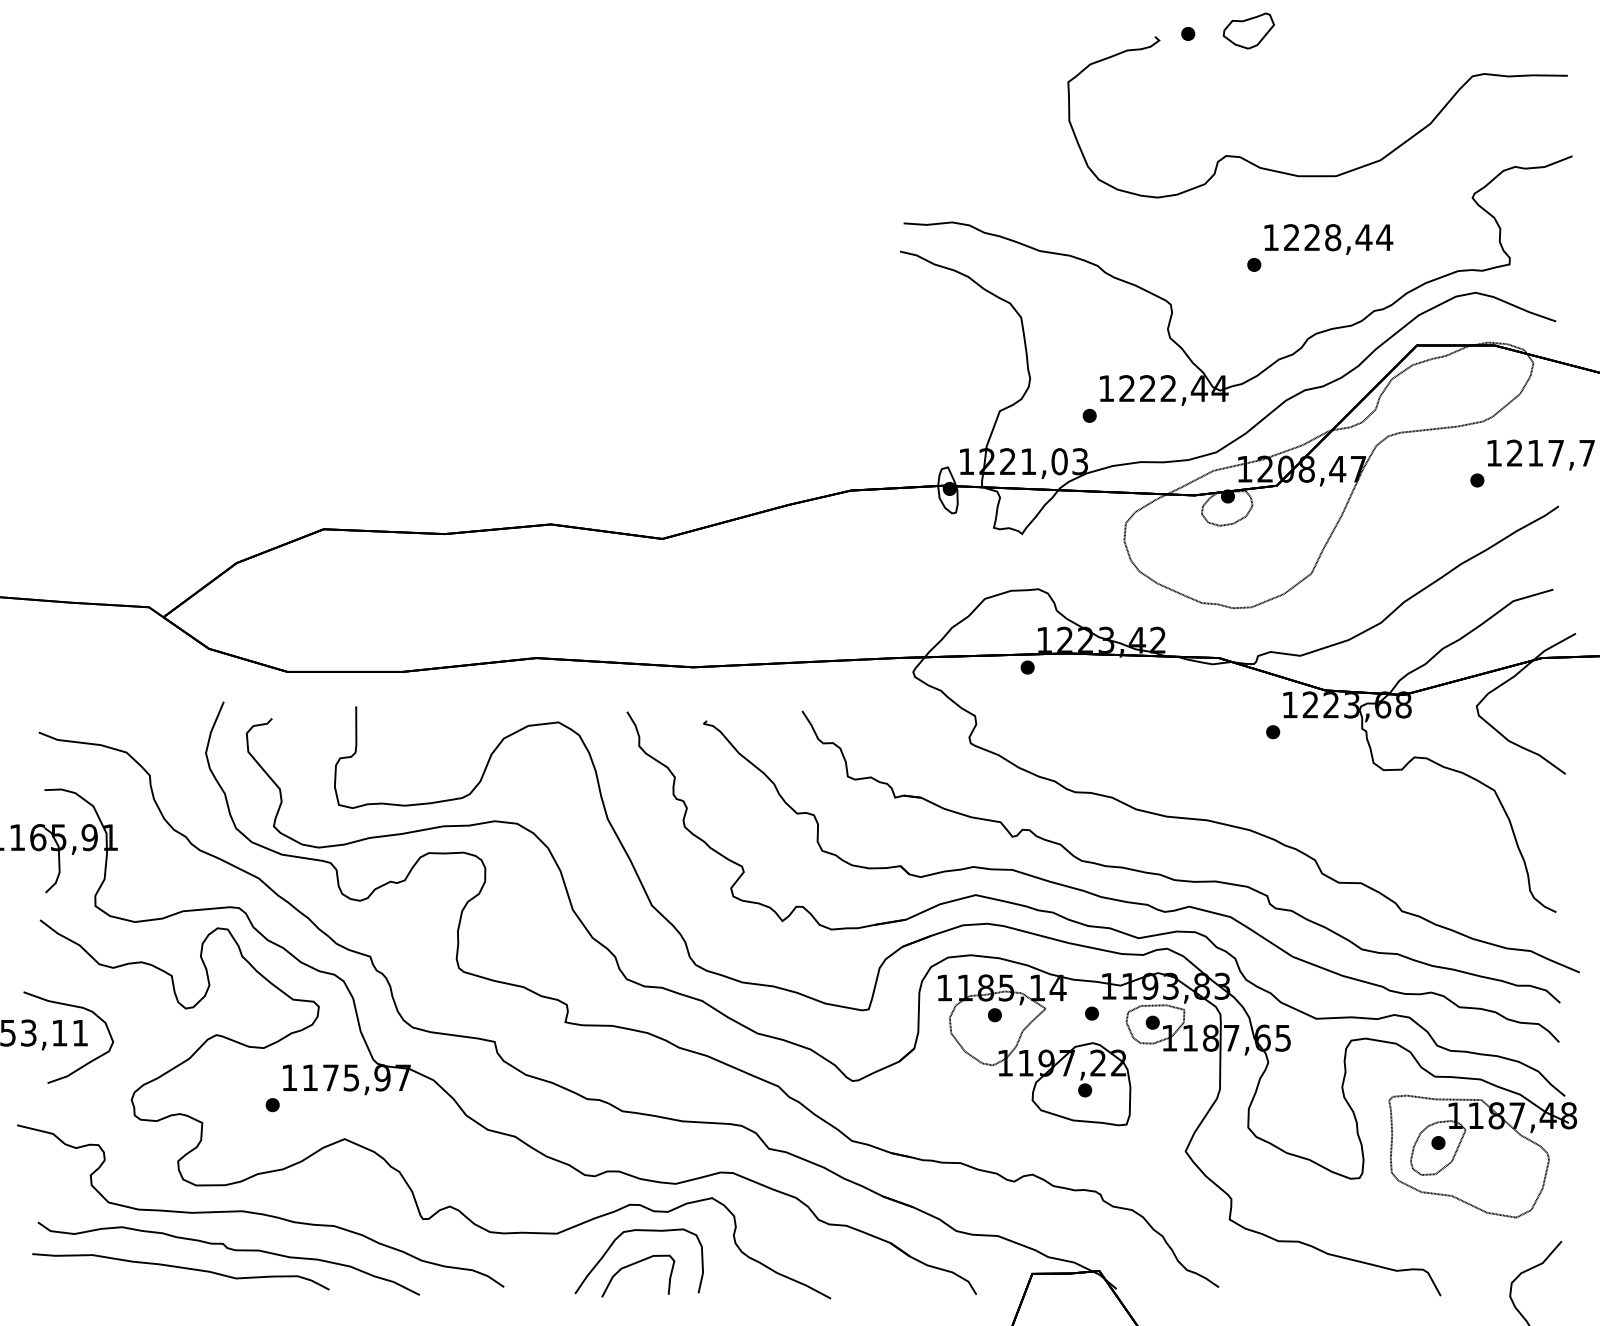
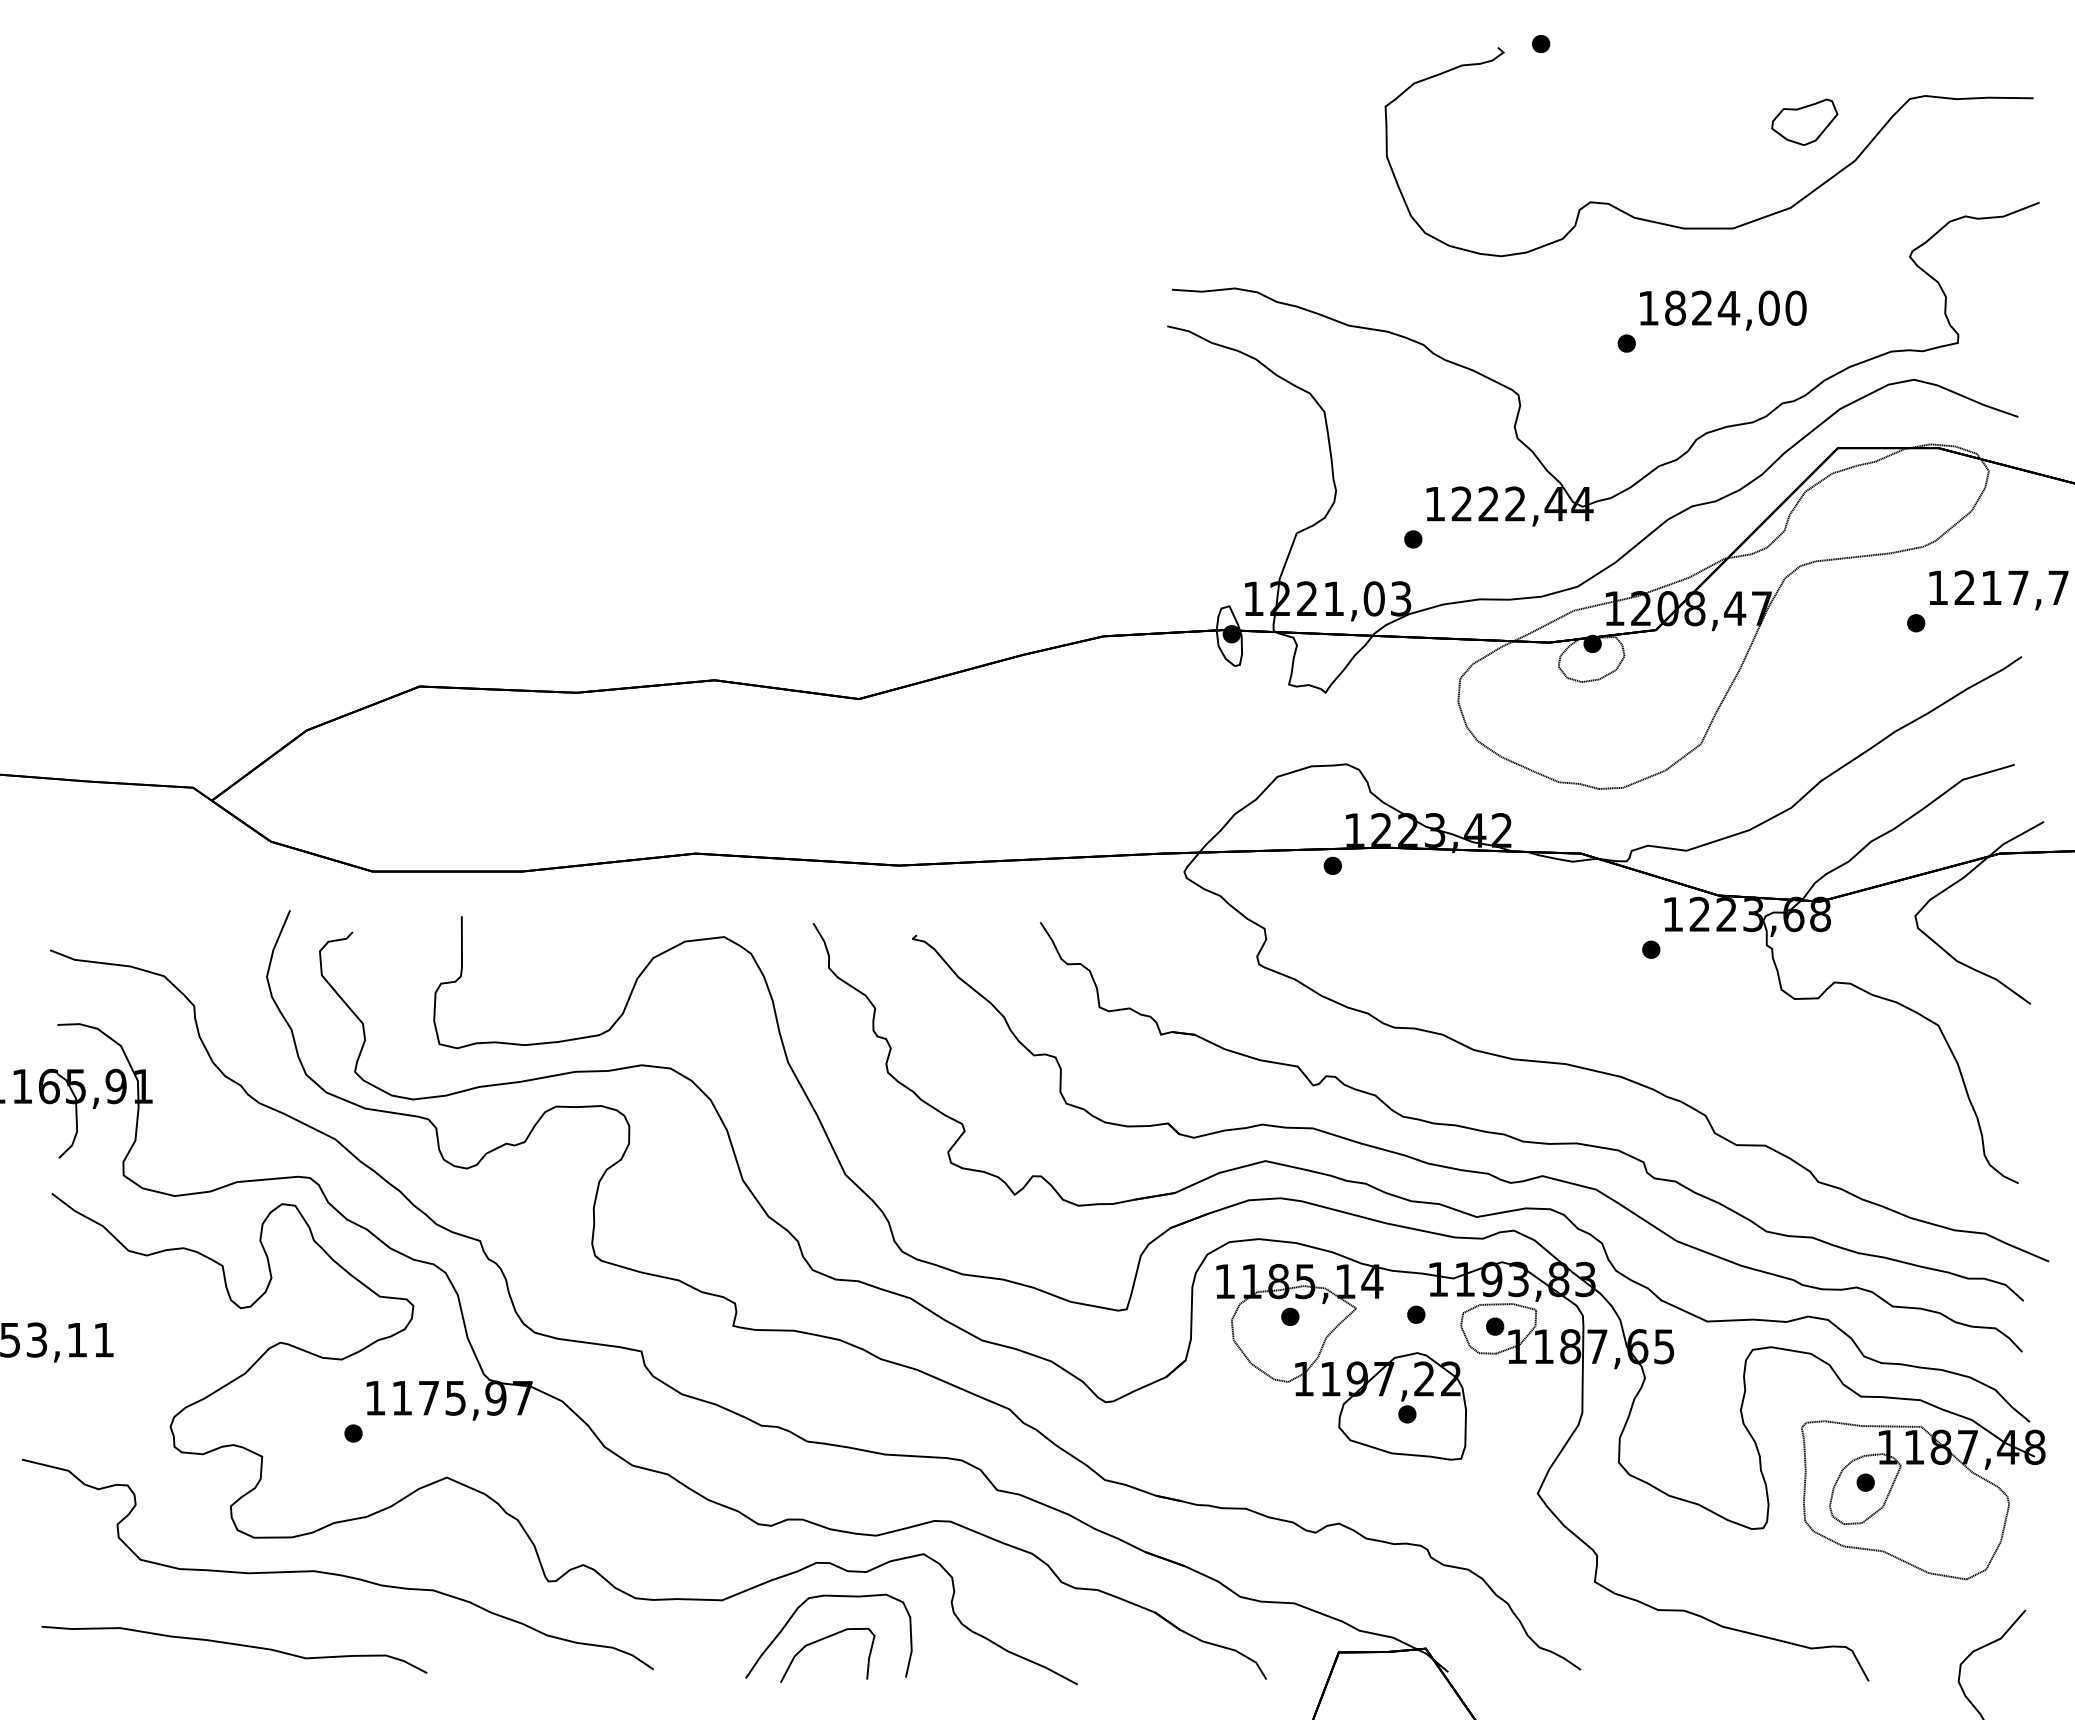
part: (1248, 30) -> (1804, 121), moved
text: (1338, 237) -> (1736, 307), 1228,44 -> 1824,00
curve: (74, 1007) -> (96, 1306), removed
curve: (231, 1250) -> (299, 1621), removed

